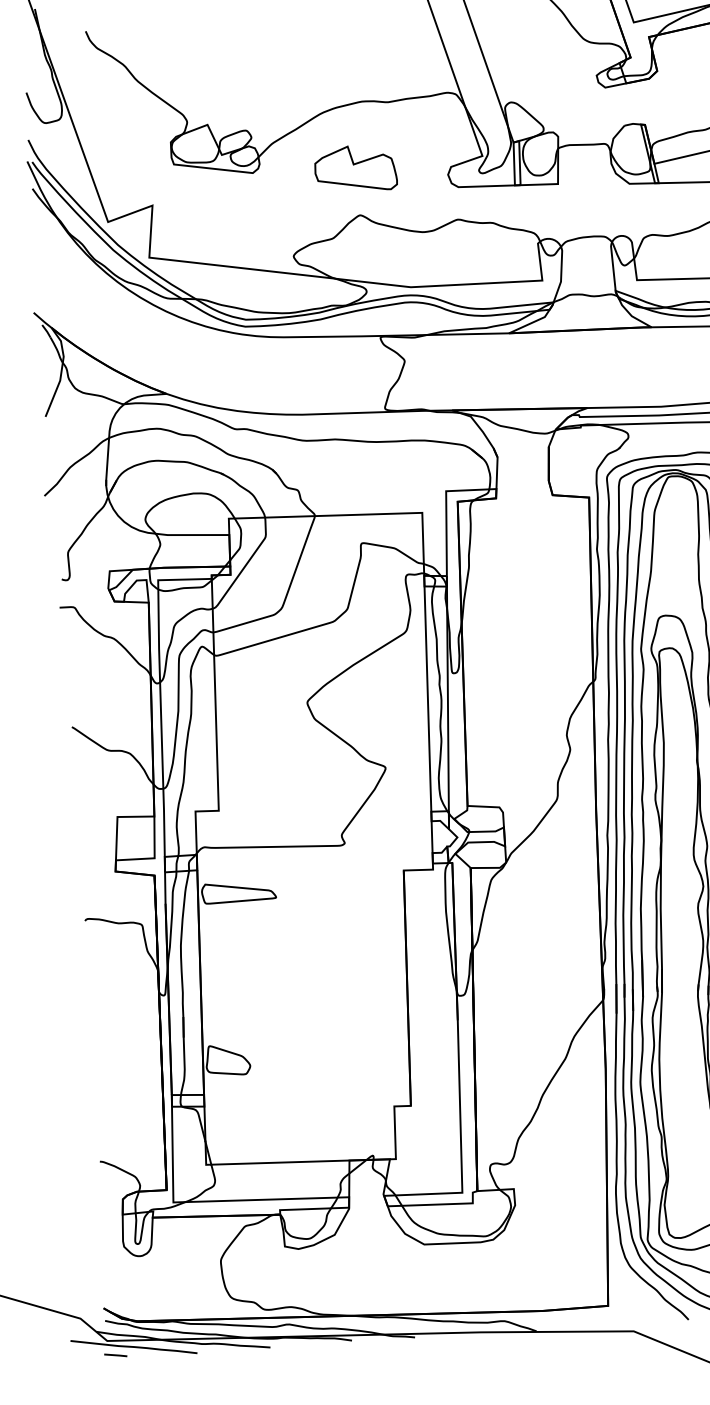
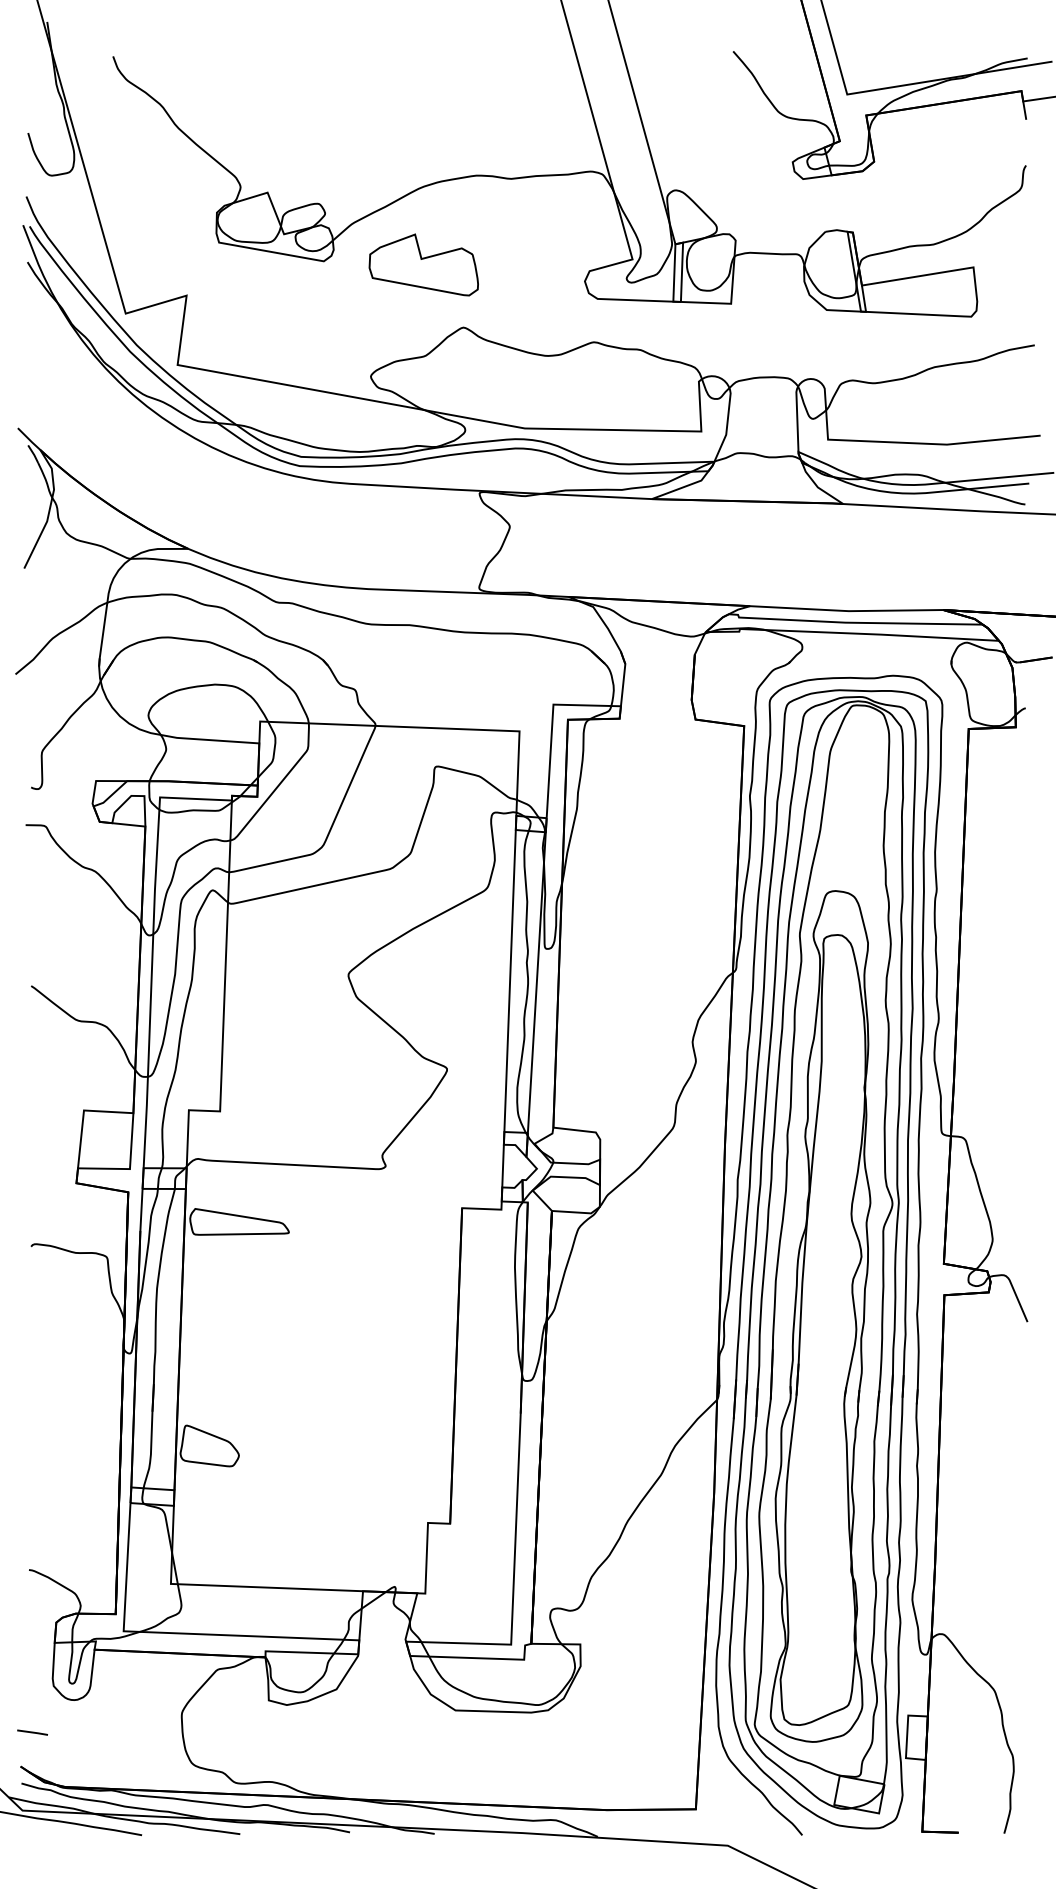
part: (355, 168) -> (423, 264), moved
line: (115, 1355) -> (32, 1732), moved

